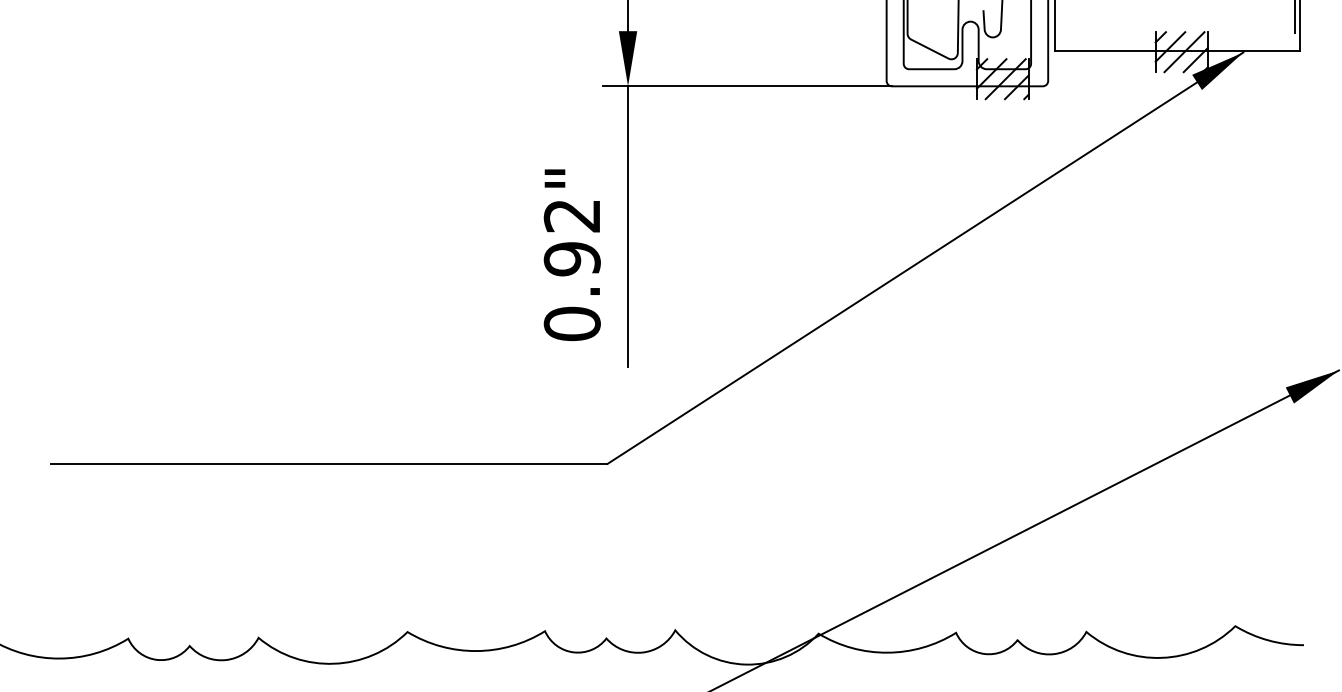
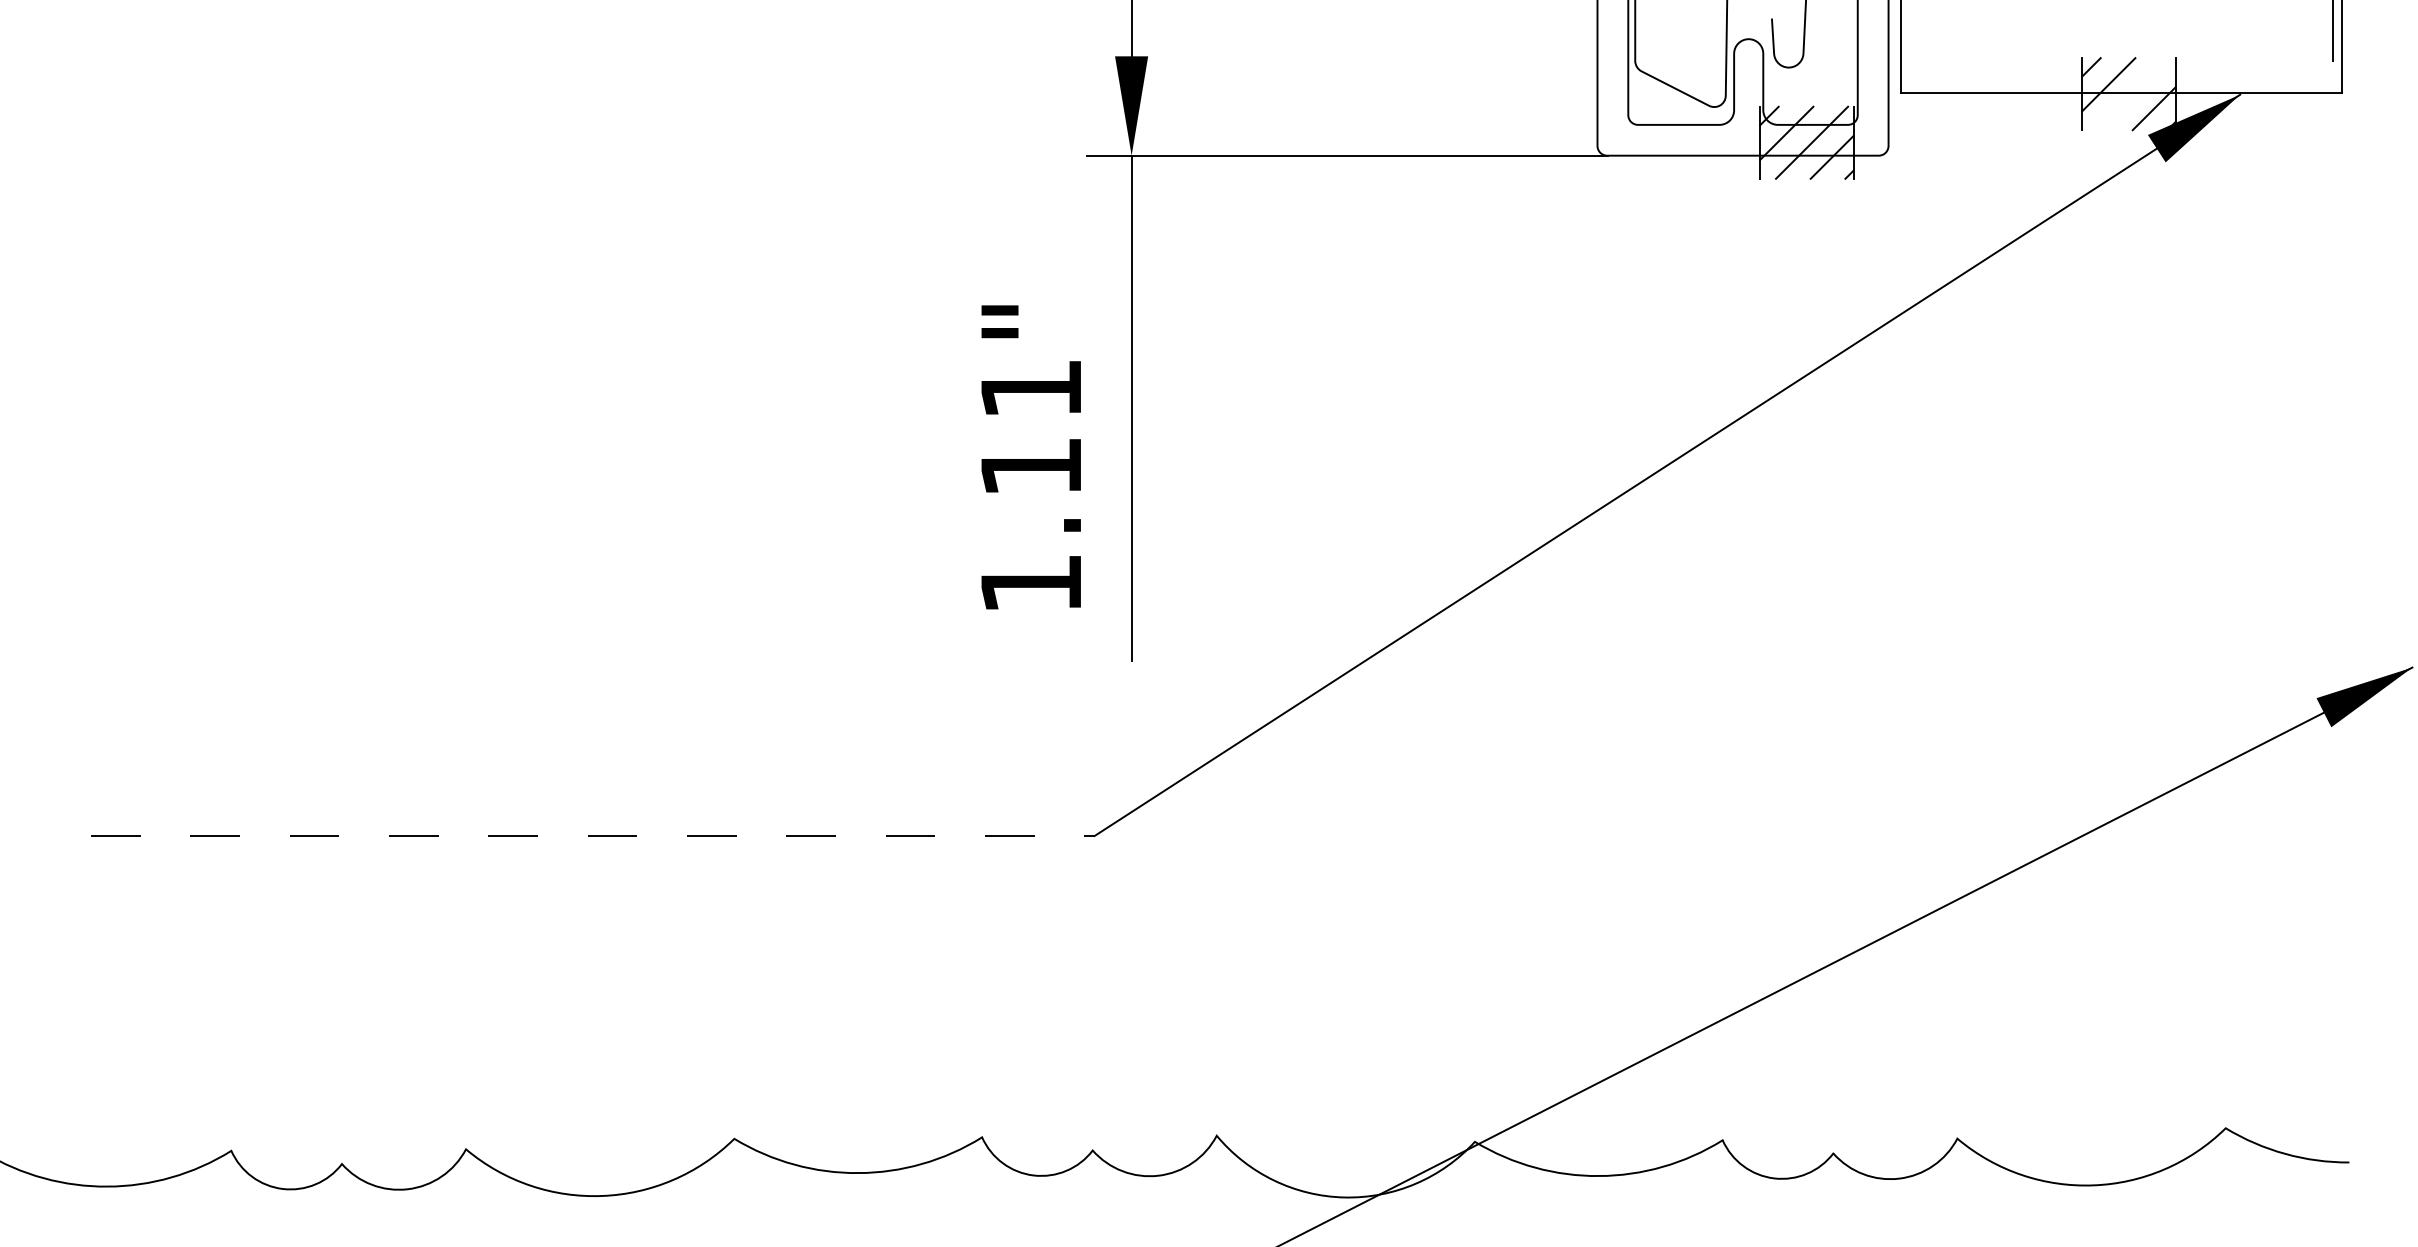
line: (1184, 52) -> (2134, 94), removed
text: (571, 270) -> (1029, 487), 0.92" -> 1.11"
line: (328, 463) -> (591, 835), solid -> dashed

